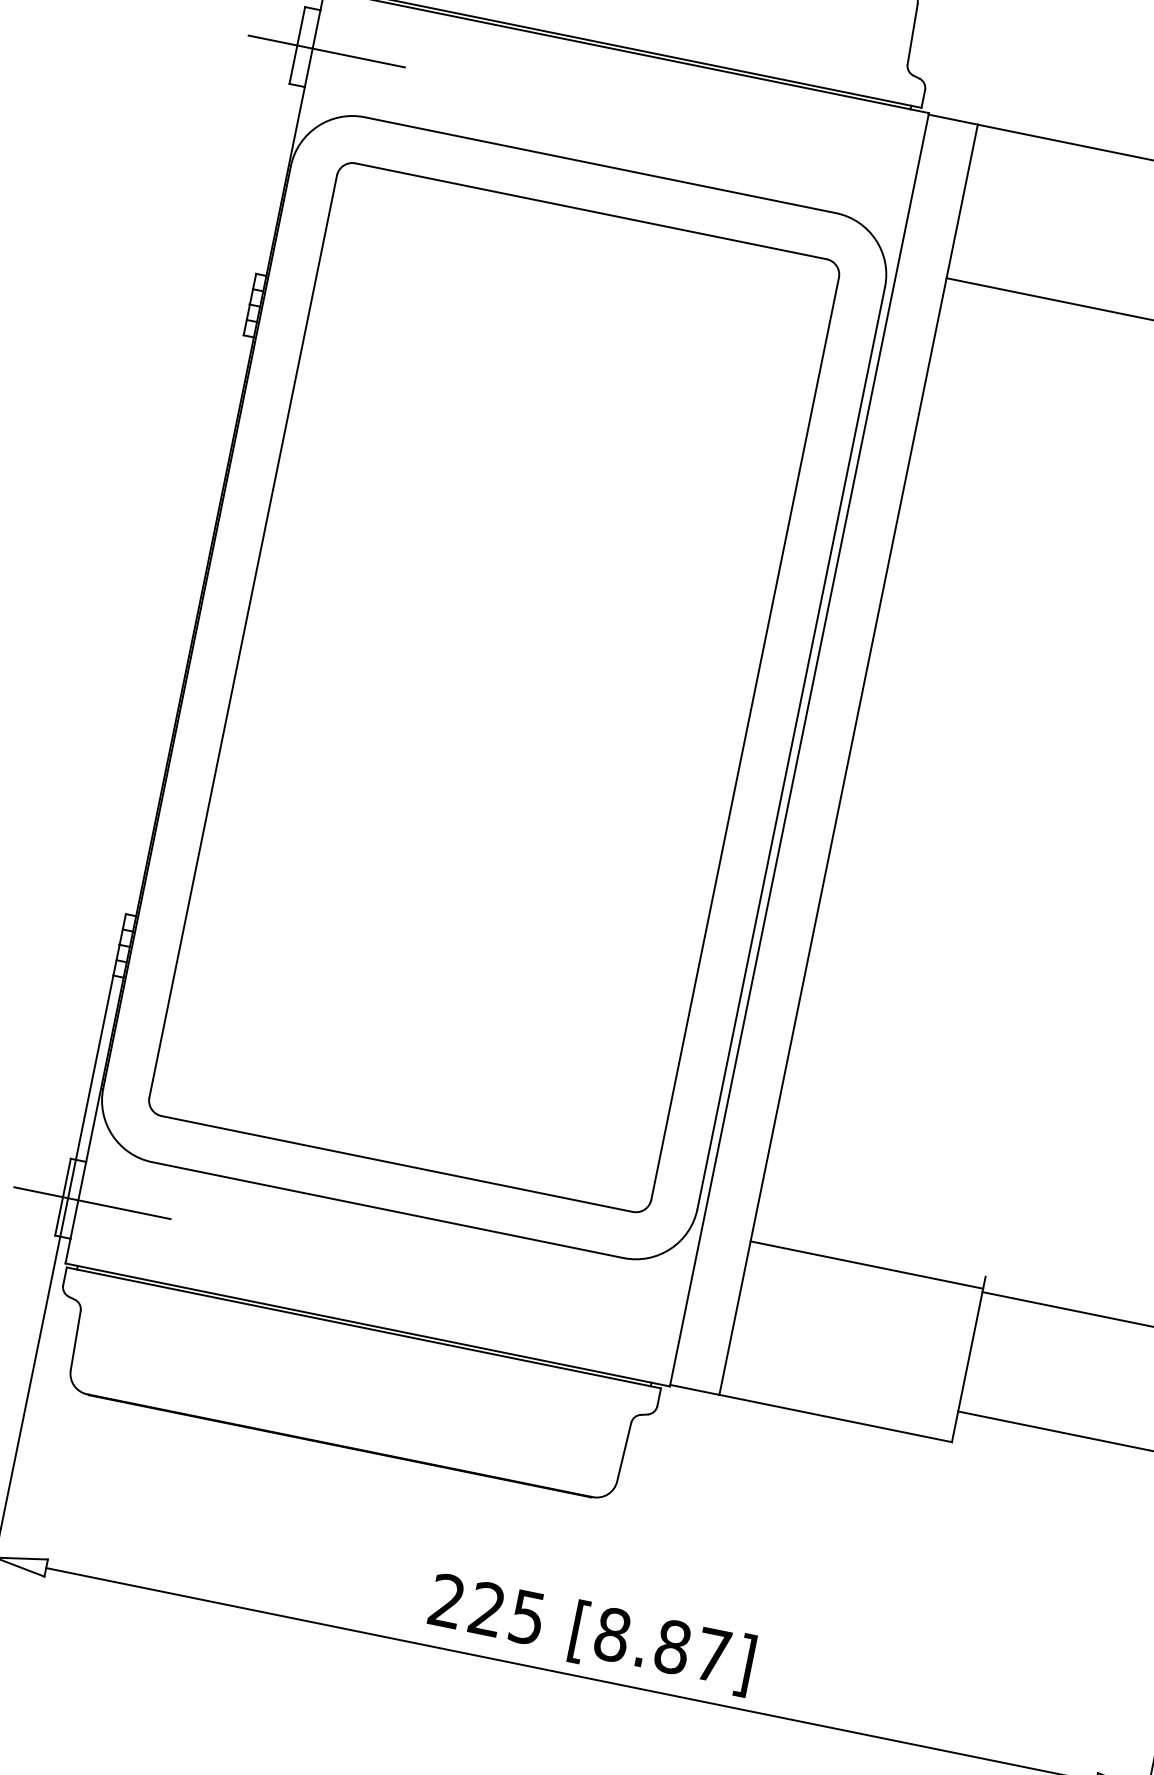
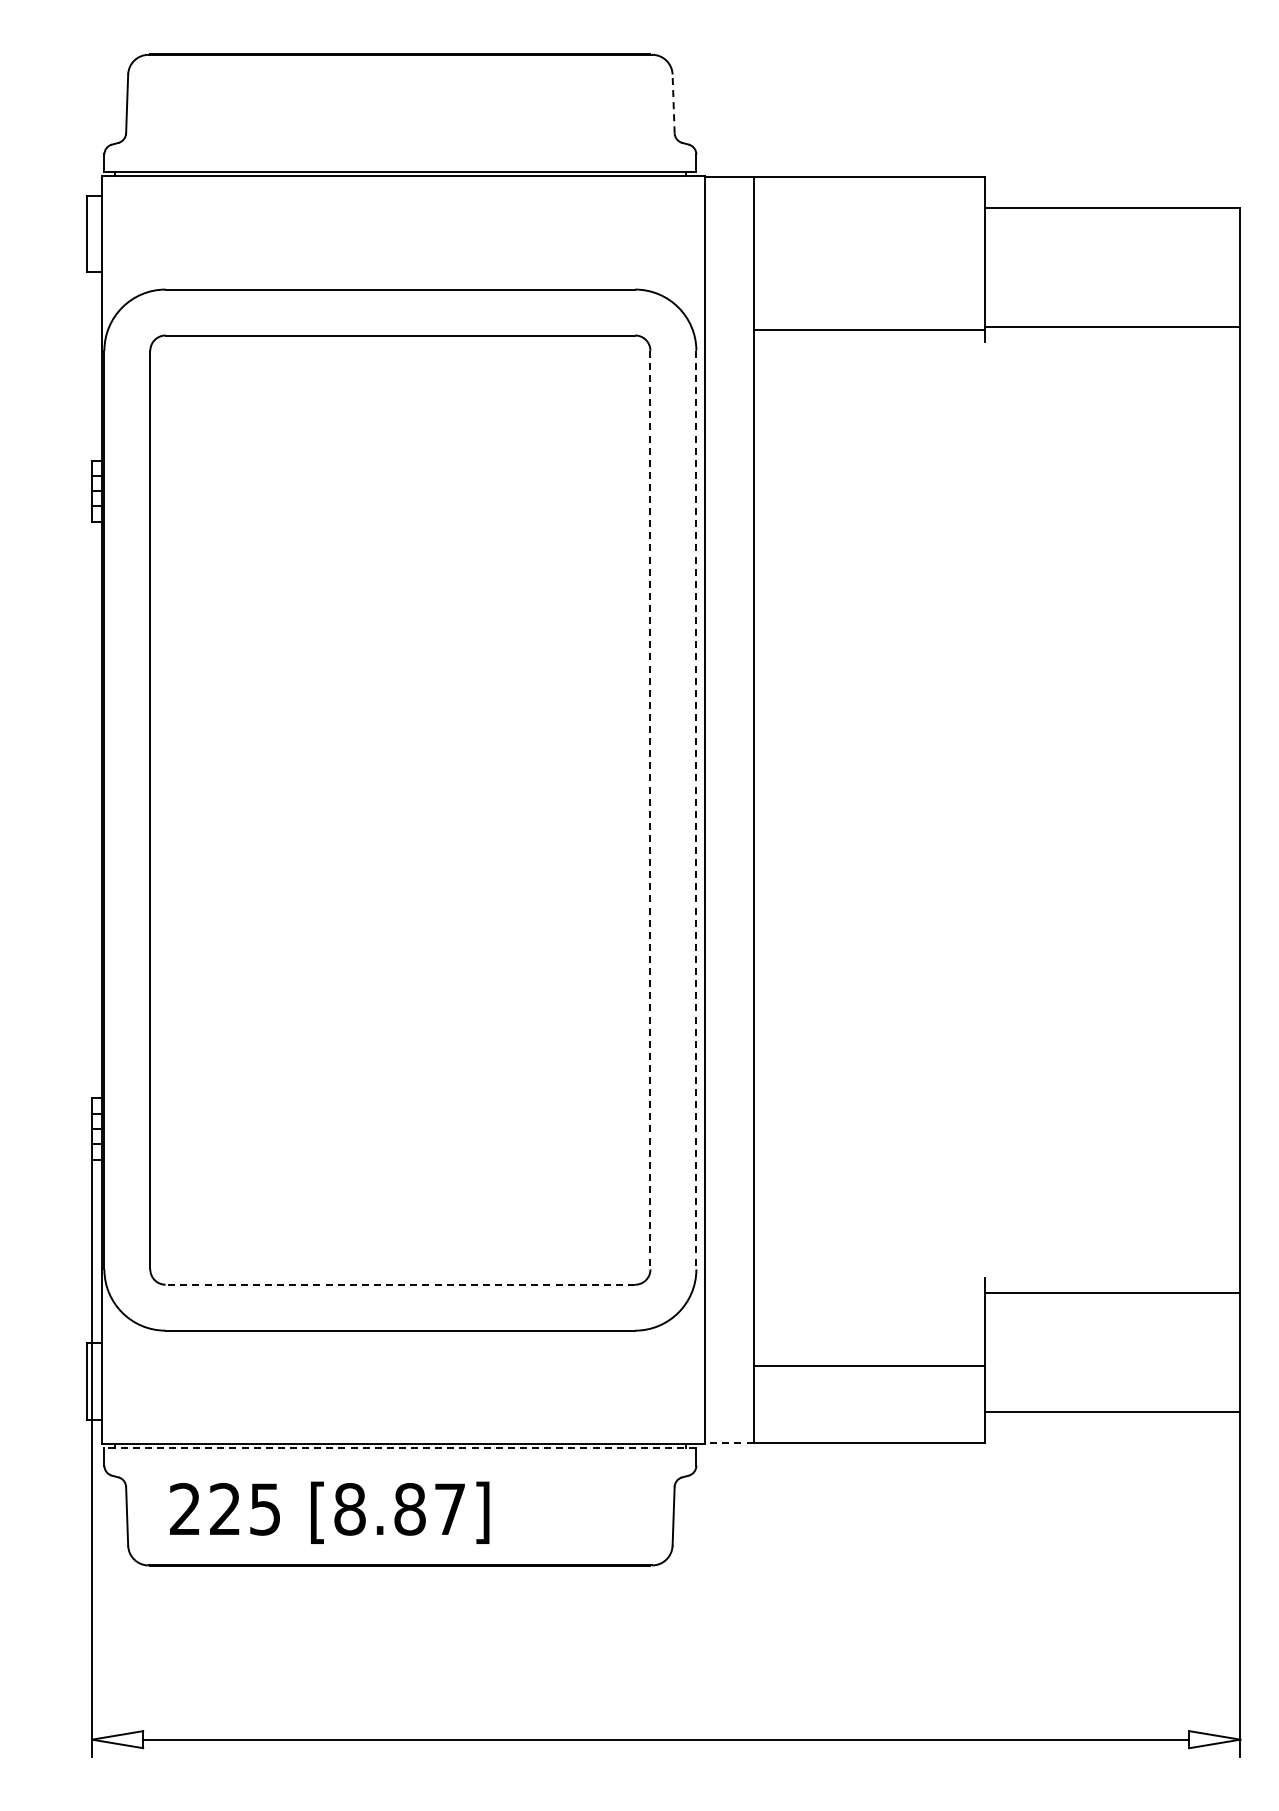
line: (912, 34) -> (673, 103), solid -> dashed
line: (326, 51) -> (116, 234), removed
line: (745, 739) -> (650, 810), solid -> dashed
line: (791, 748) -> (696, 810), solid -> dashed
line: (397, 1163) -> (400, 1284), solid -> dashed
line: (92, 1203) -> (116, 1381), removed
line: (866, 1265) -> (869, 1366), moved
line: (362, 1328) -> (399, 1448), solid -> dashed
line: (694, 1389) -> (728, 1442), solid -> dashed
text: (591, 1633) -> (329, 1512), moved

